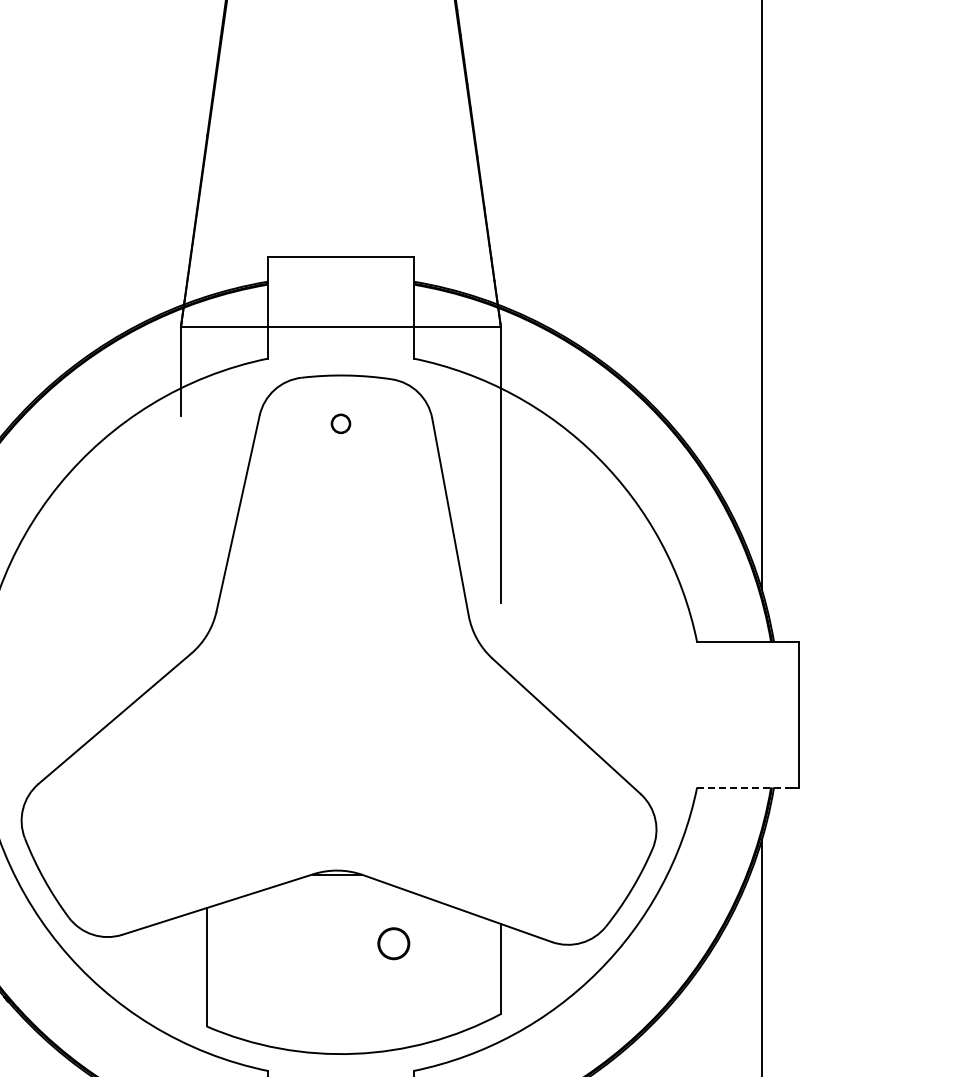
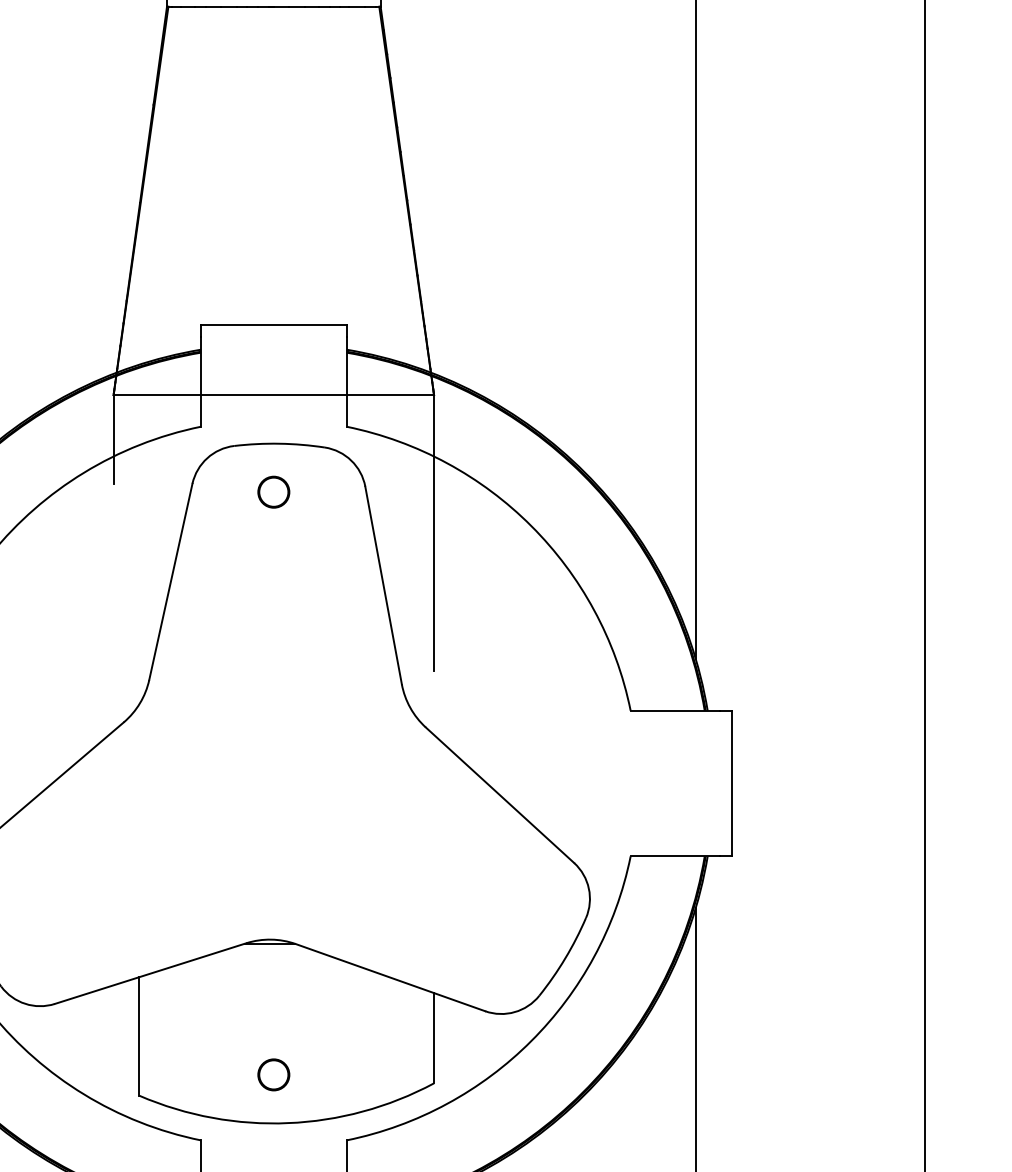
circle: (340, 423) -> (273, 491), size x1.67
line: (741, 787) -> (675, 856), dashed -> solid
circle: (393, 943) -> (273, 1074), moved

